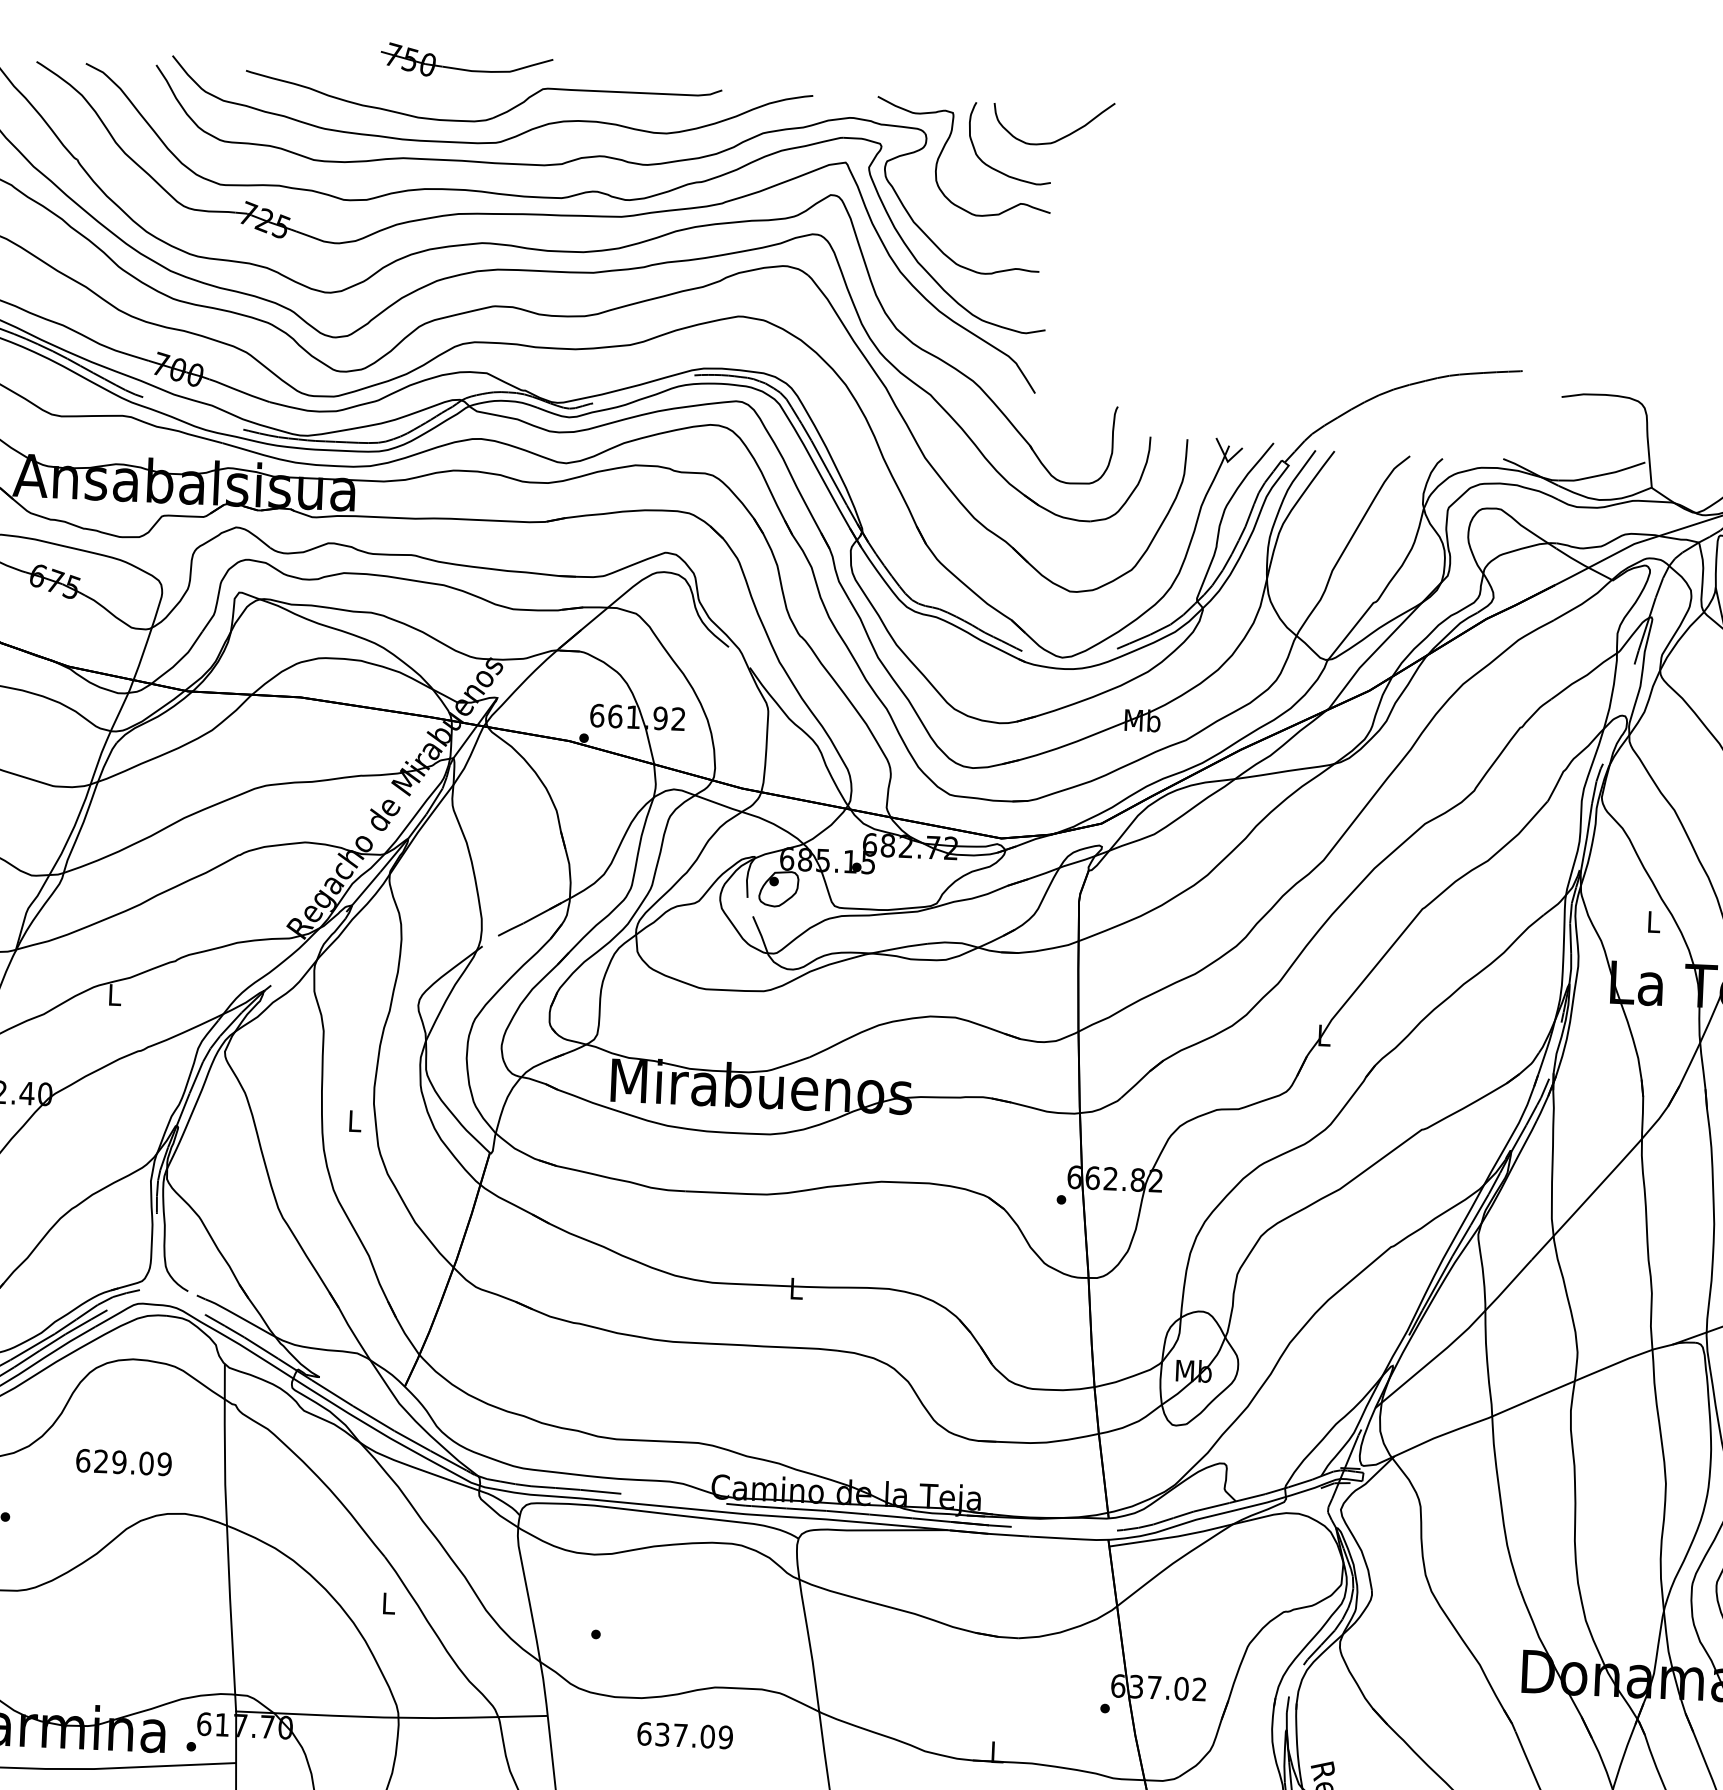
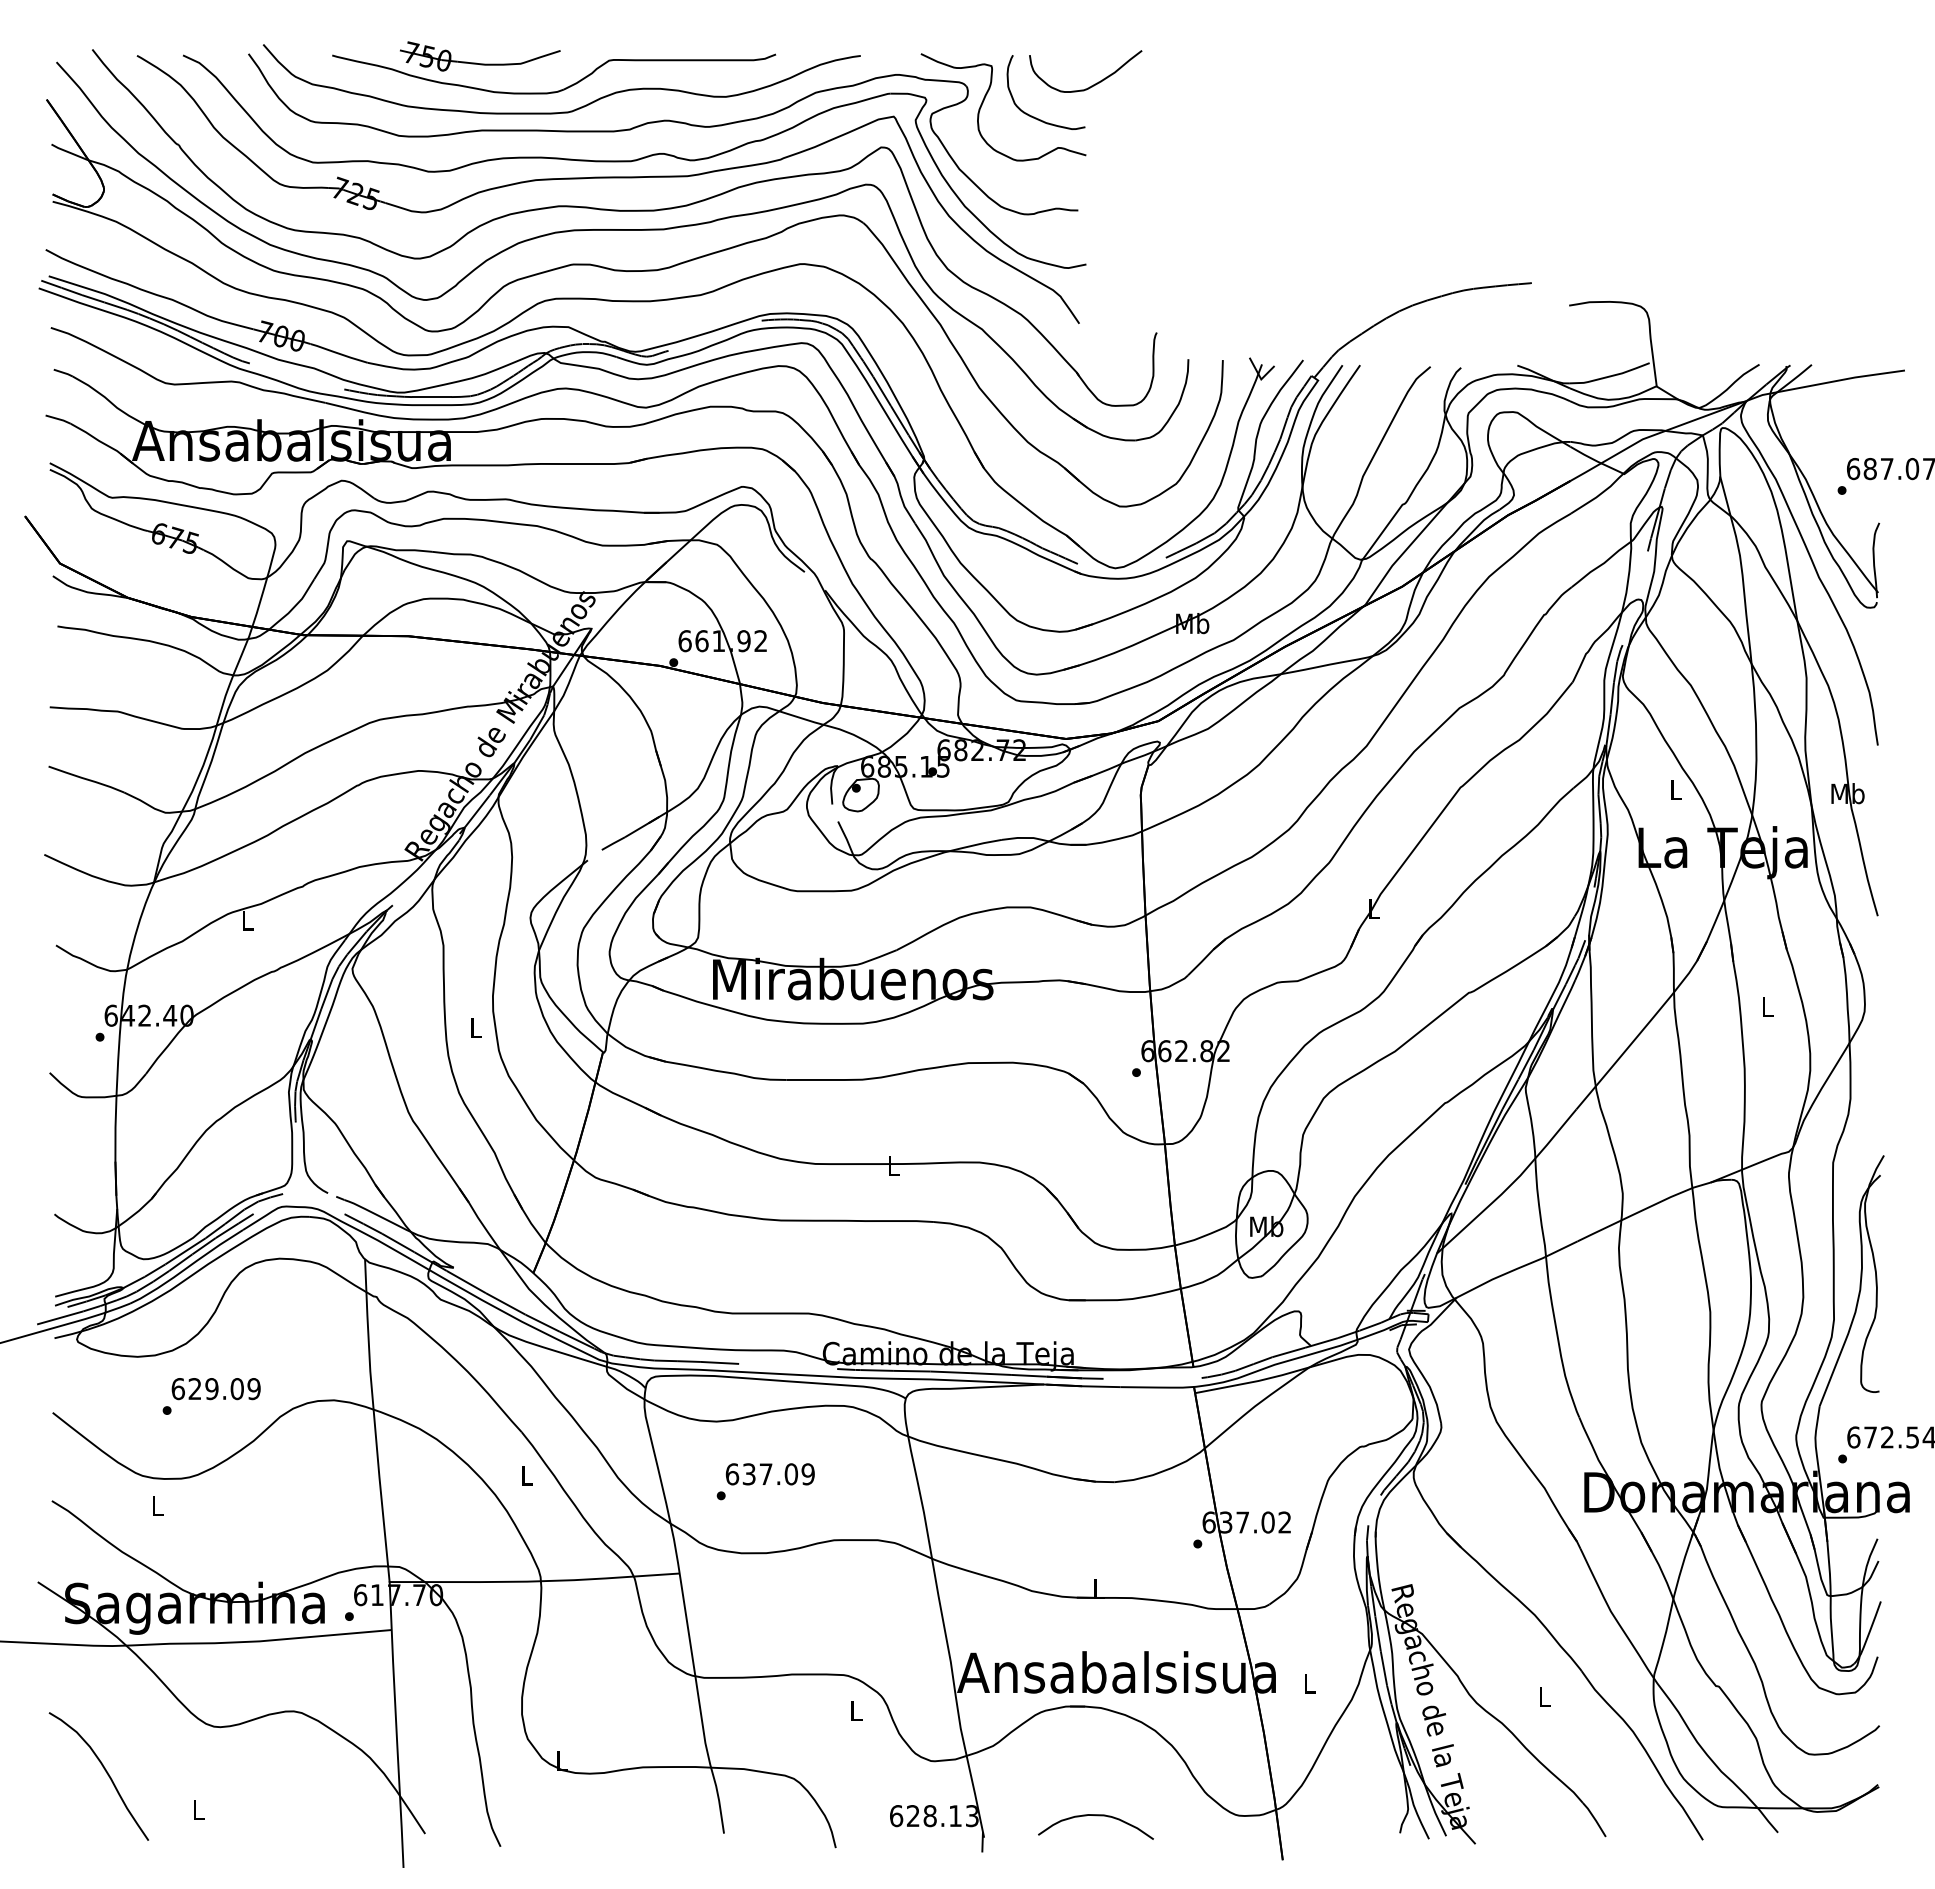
part: (466, 69) -> (480, 63), moved
text: (123, 1462) -> (215, 1389), moved
text: (684, 1735) -> (769, 1474), moved

